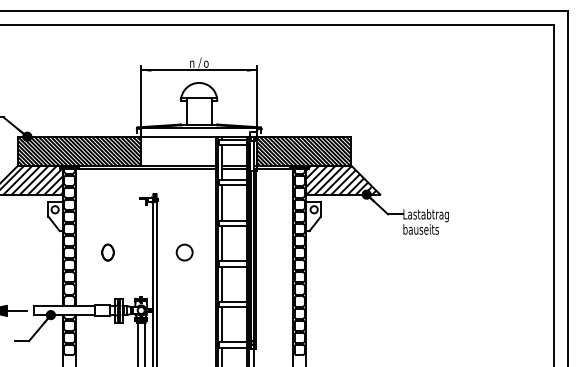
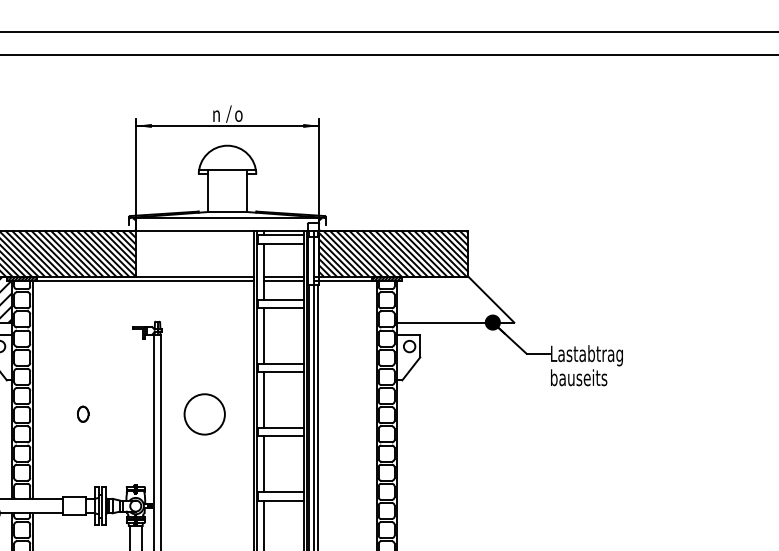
hatch: (341, 179) -> (452, 298), removed
part: (107, 252) -> (82, 414), size x0.6
circle: (184, 252) -> (204, 414), size x1.6

